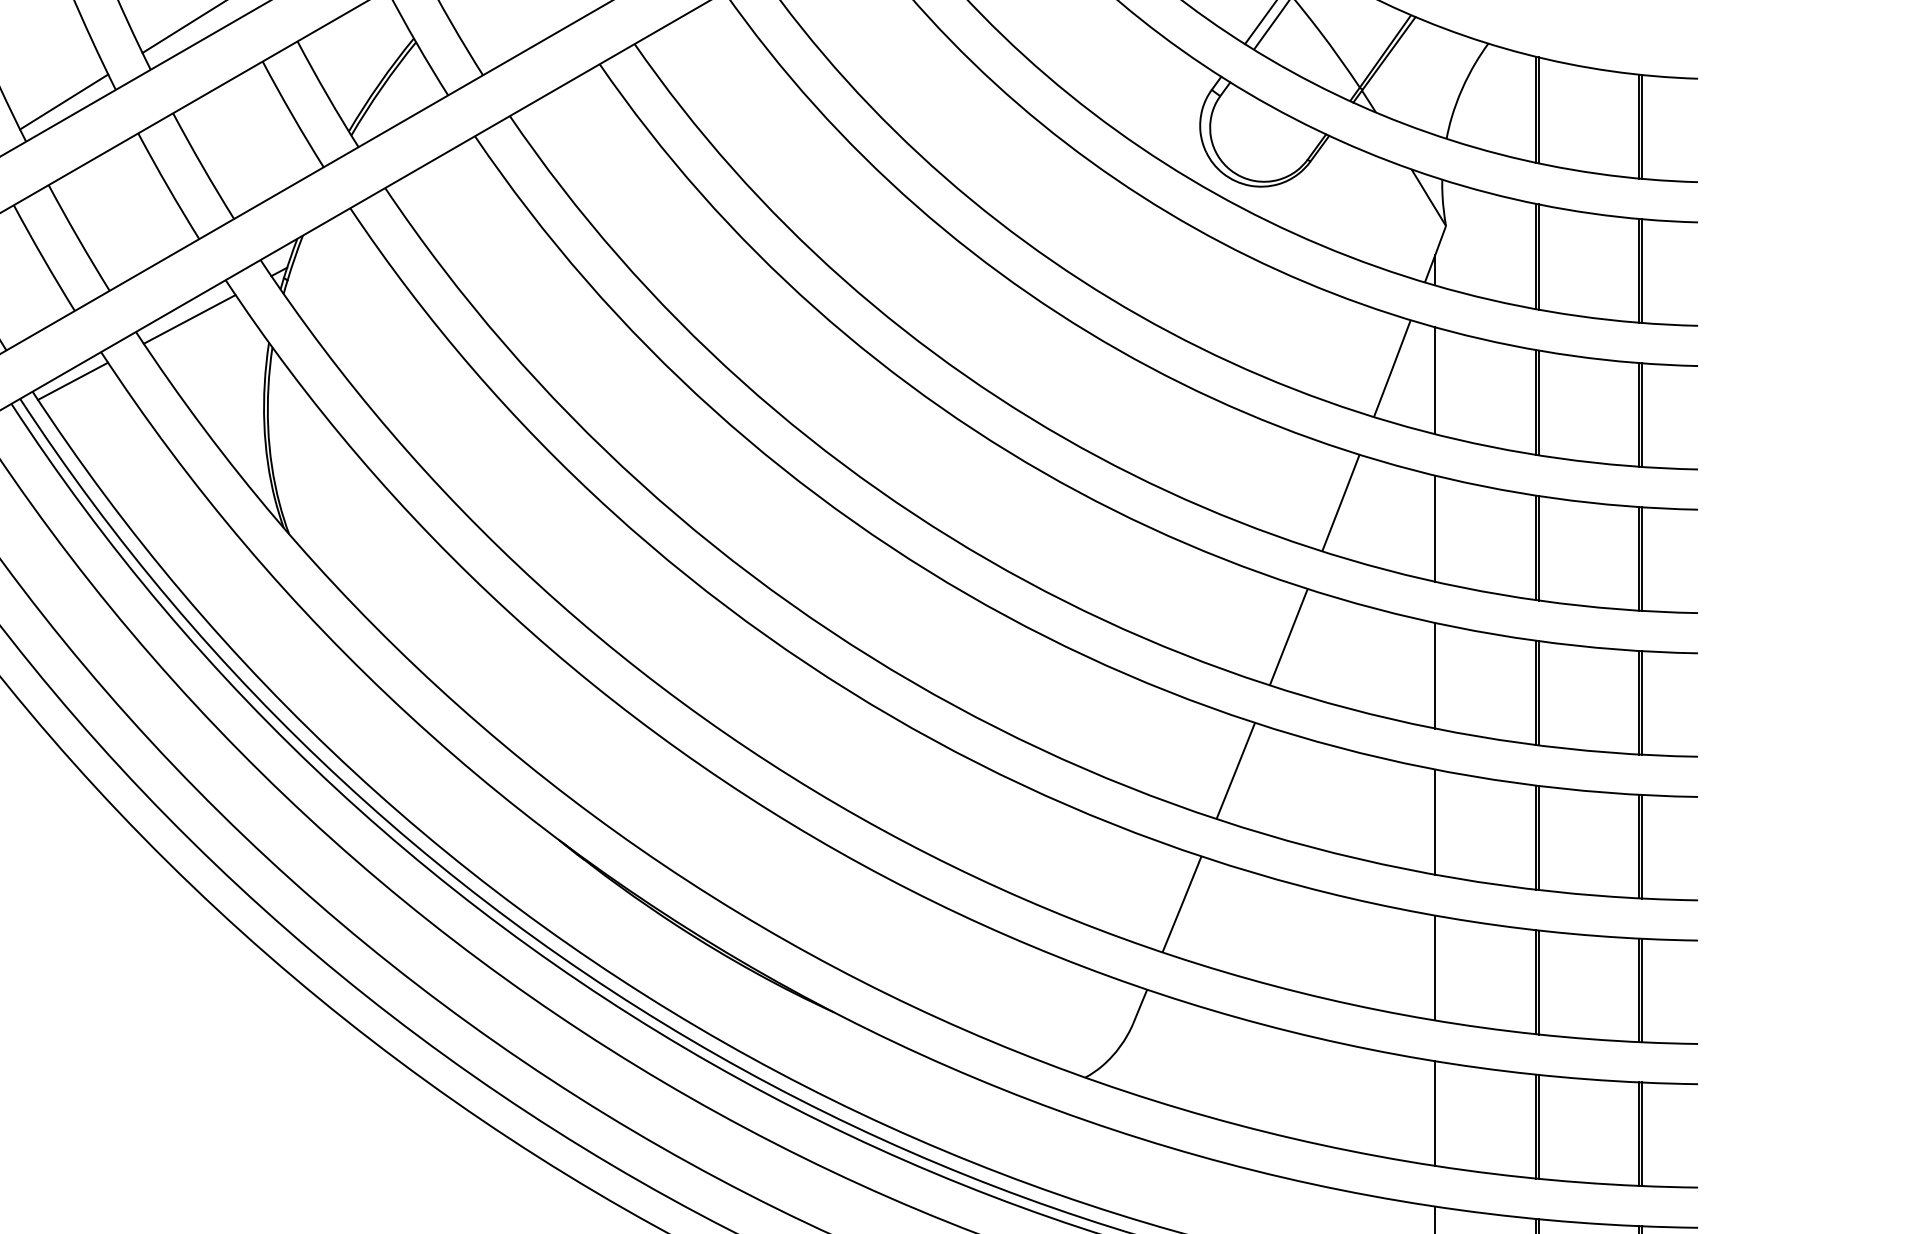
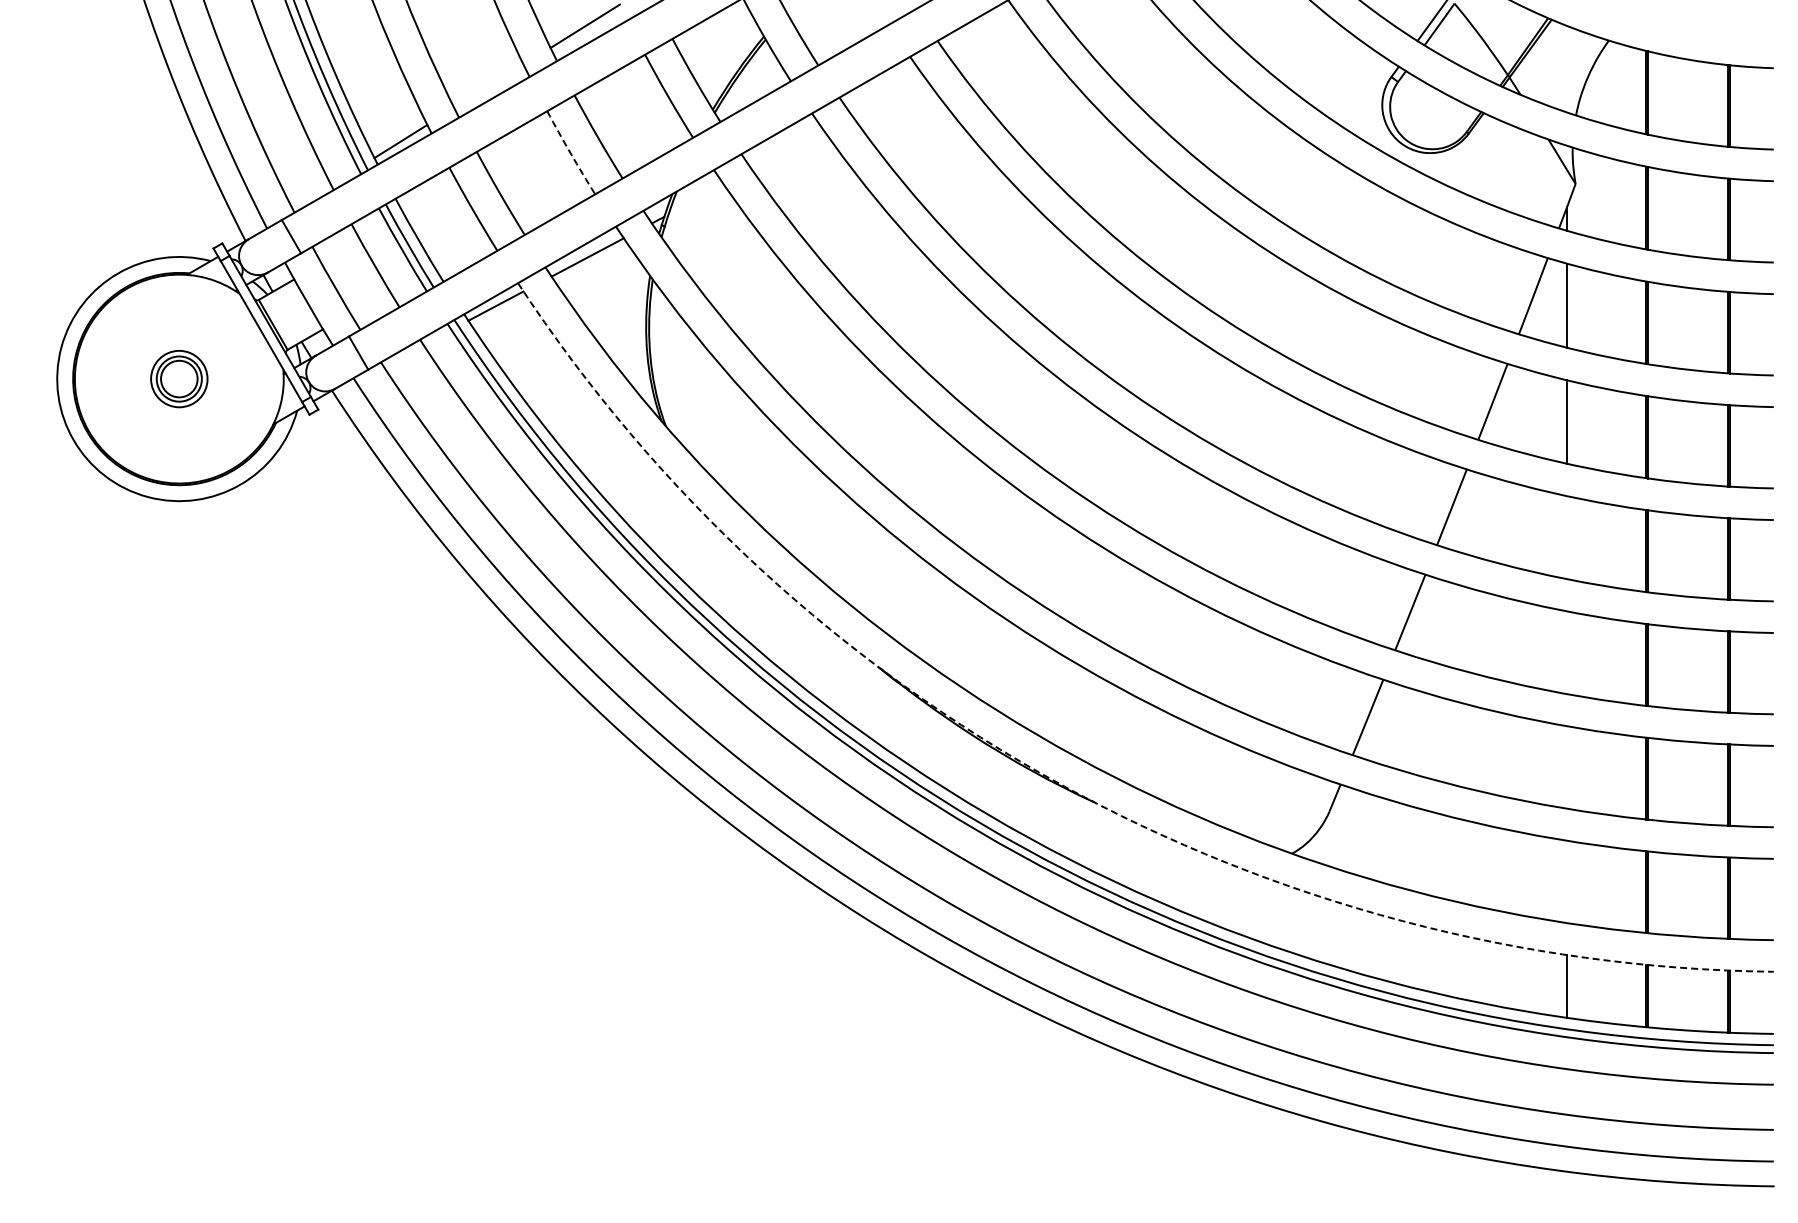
line: (63, 101) -> (488, 86), removed
arc: (167, 187) -> (570, 153), solid -> dashed
line: (1435, 675) -> (1567, 537), removed
line: (1435, 821) -> (1567, 652), removed
line: (1435, 968) -> (1567, 767), removed
arc: (790, 989) -> (1060, 784), solid -> dashed
line: (1435, 1112) -> (1567, 881), removed

